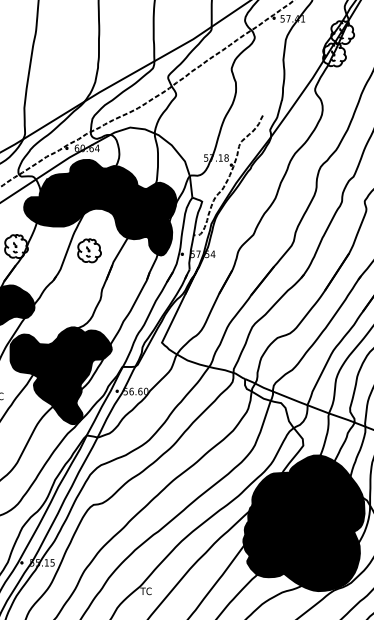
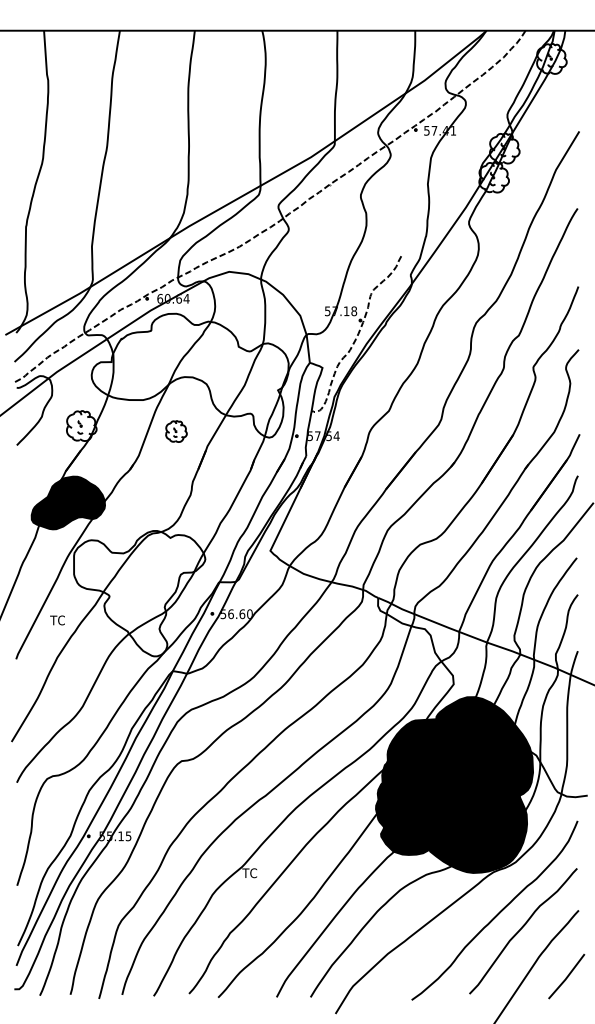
fill: (99, 207) -> (189, 375), removed
part: (89, 250) -> (176, 431), size x0.7
fill: (61, 375) -> (139, 593), removed

